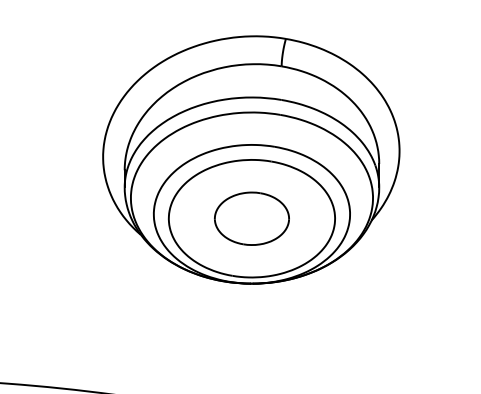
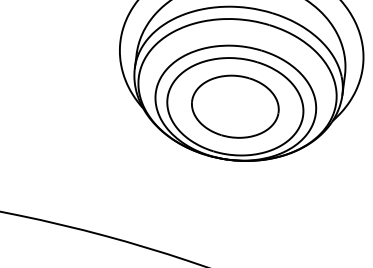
part: (251, 218) -> (235, 106), size x1.43

